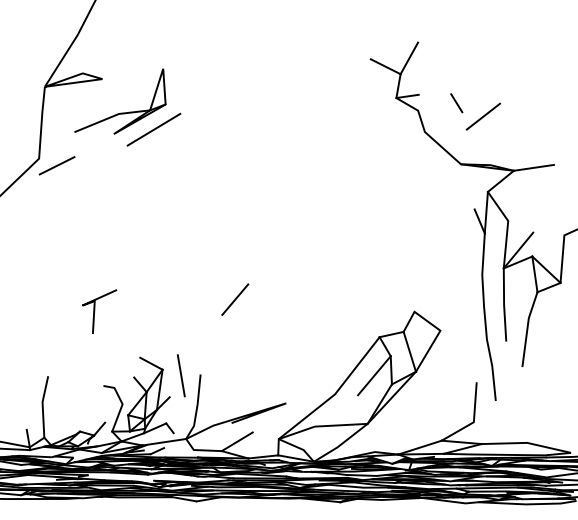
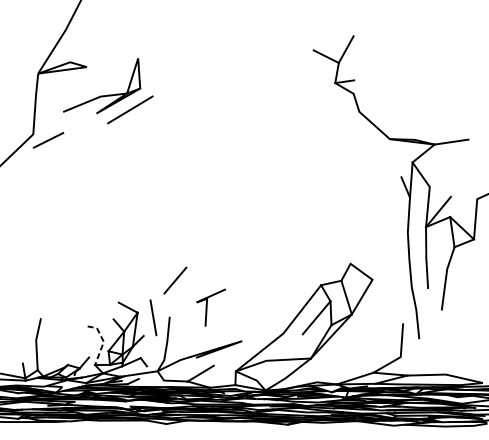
line: (456, 103) -> (386, 87), removed
line: (482, 116) -> (408, 98), removed
line: (235, 299) -> (175, 280), moved
part: (99, 311) -> (211, 307), moved
line: (122, 404) -> (103, 342), solid -> dashed

